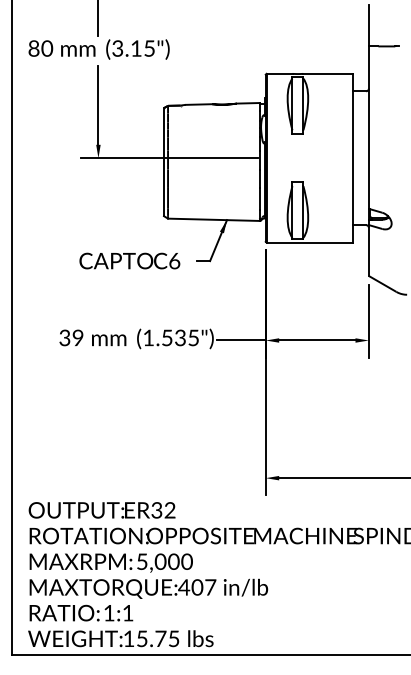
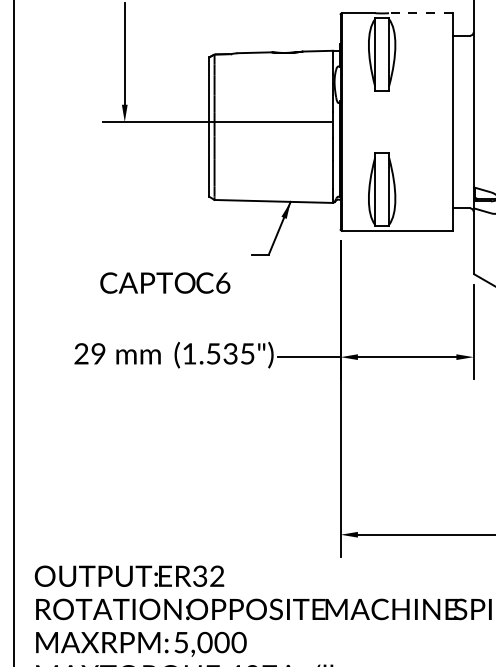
line: (328, 73) -> (421, 12), solid -> dashed
text: (129, 260) -> (164, 282), moved
text: (64, 340) -> (80, 357), 39 -> 29

